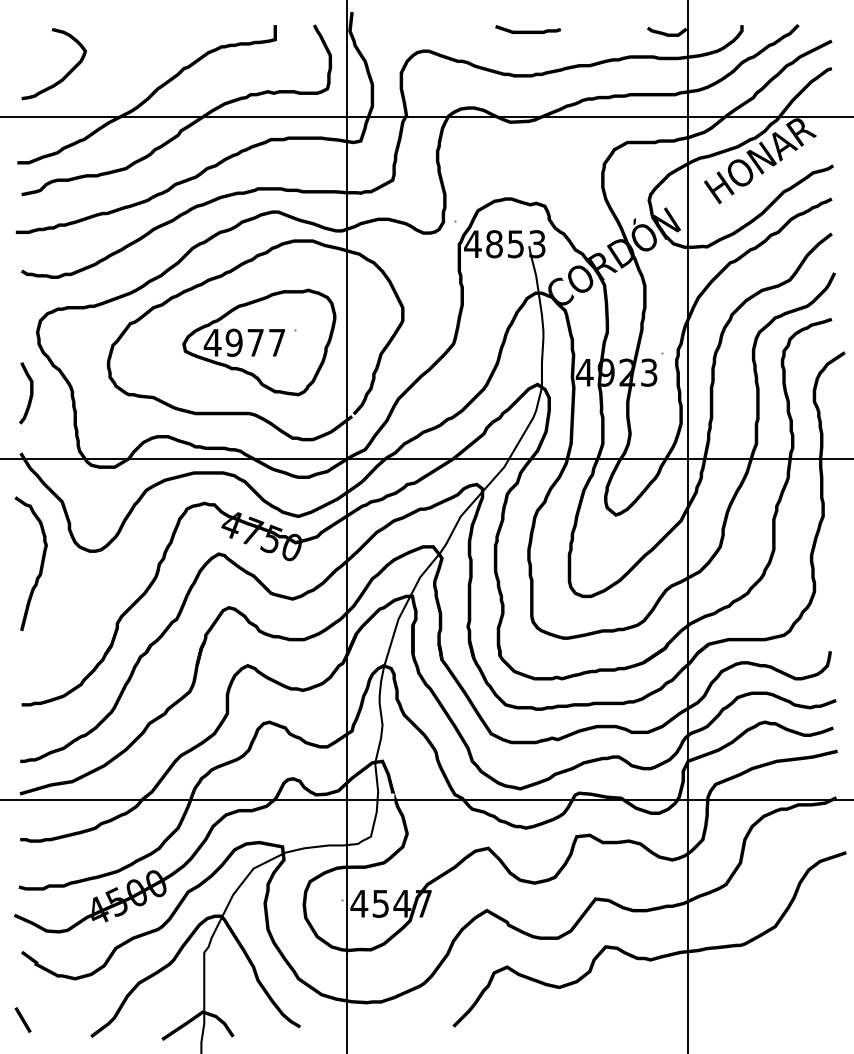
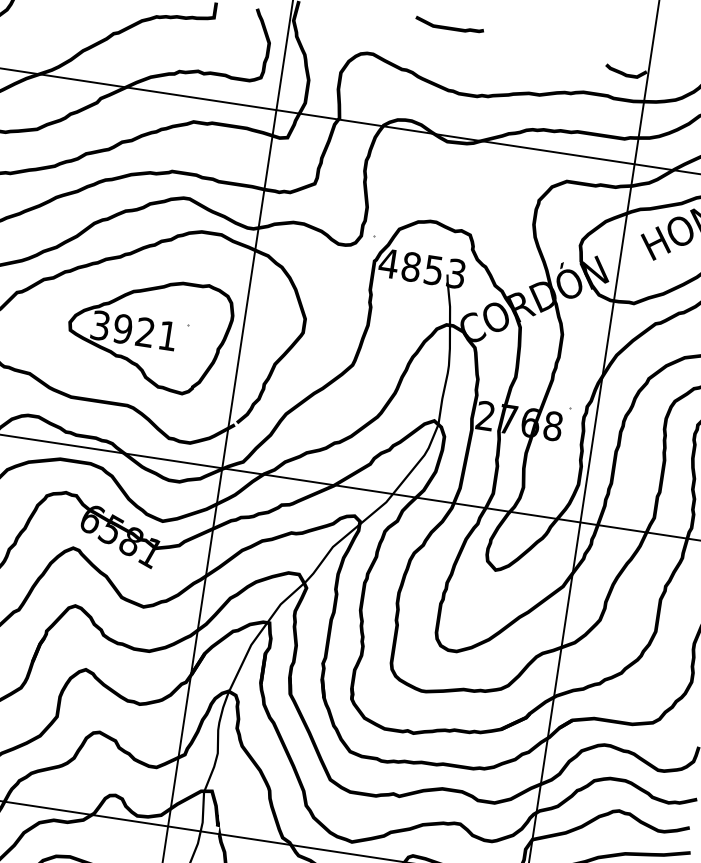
curve: (528, 30) -> (449, 26), moved
text: (243, 342) -> (132, 330), 4977 -> 3921
text: (616, 372) -> (518, 420), 4923 -> 2768
text: (261, 536) -> (120, 536), 4750 -> 6581

